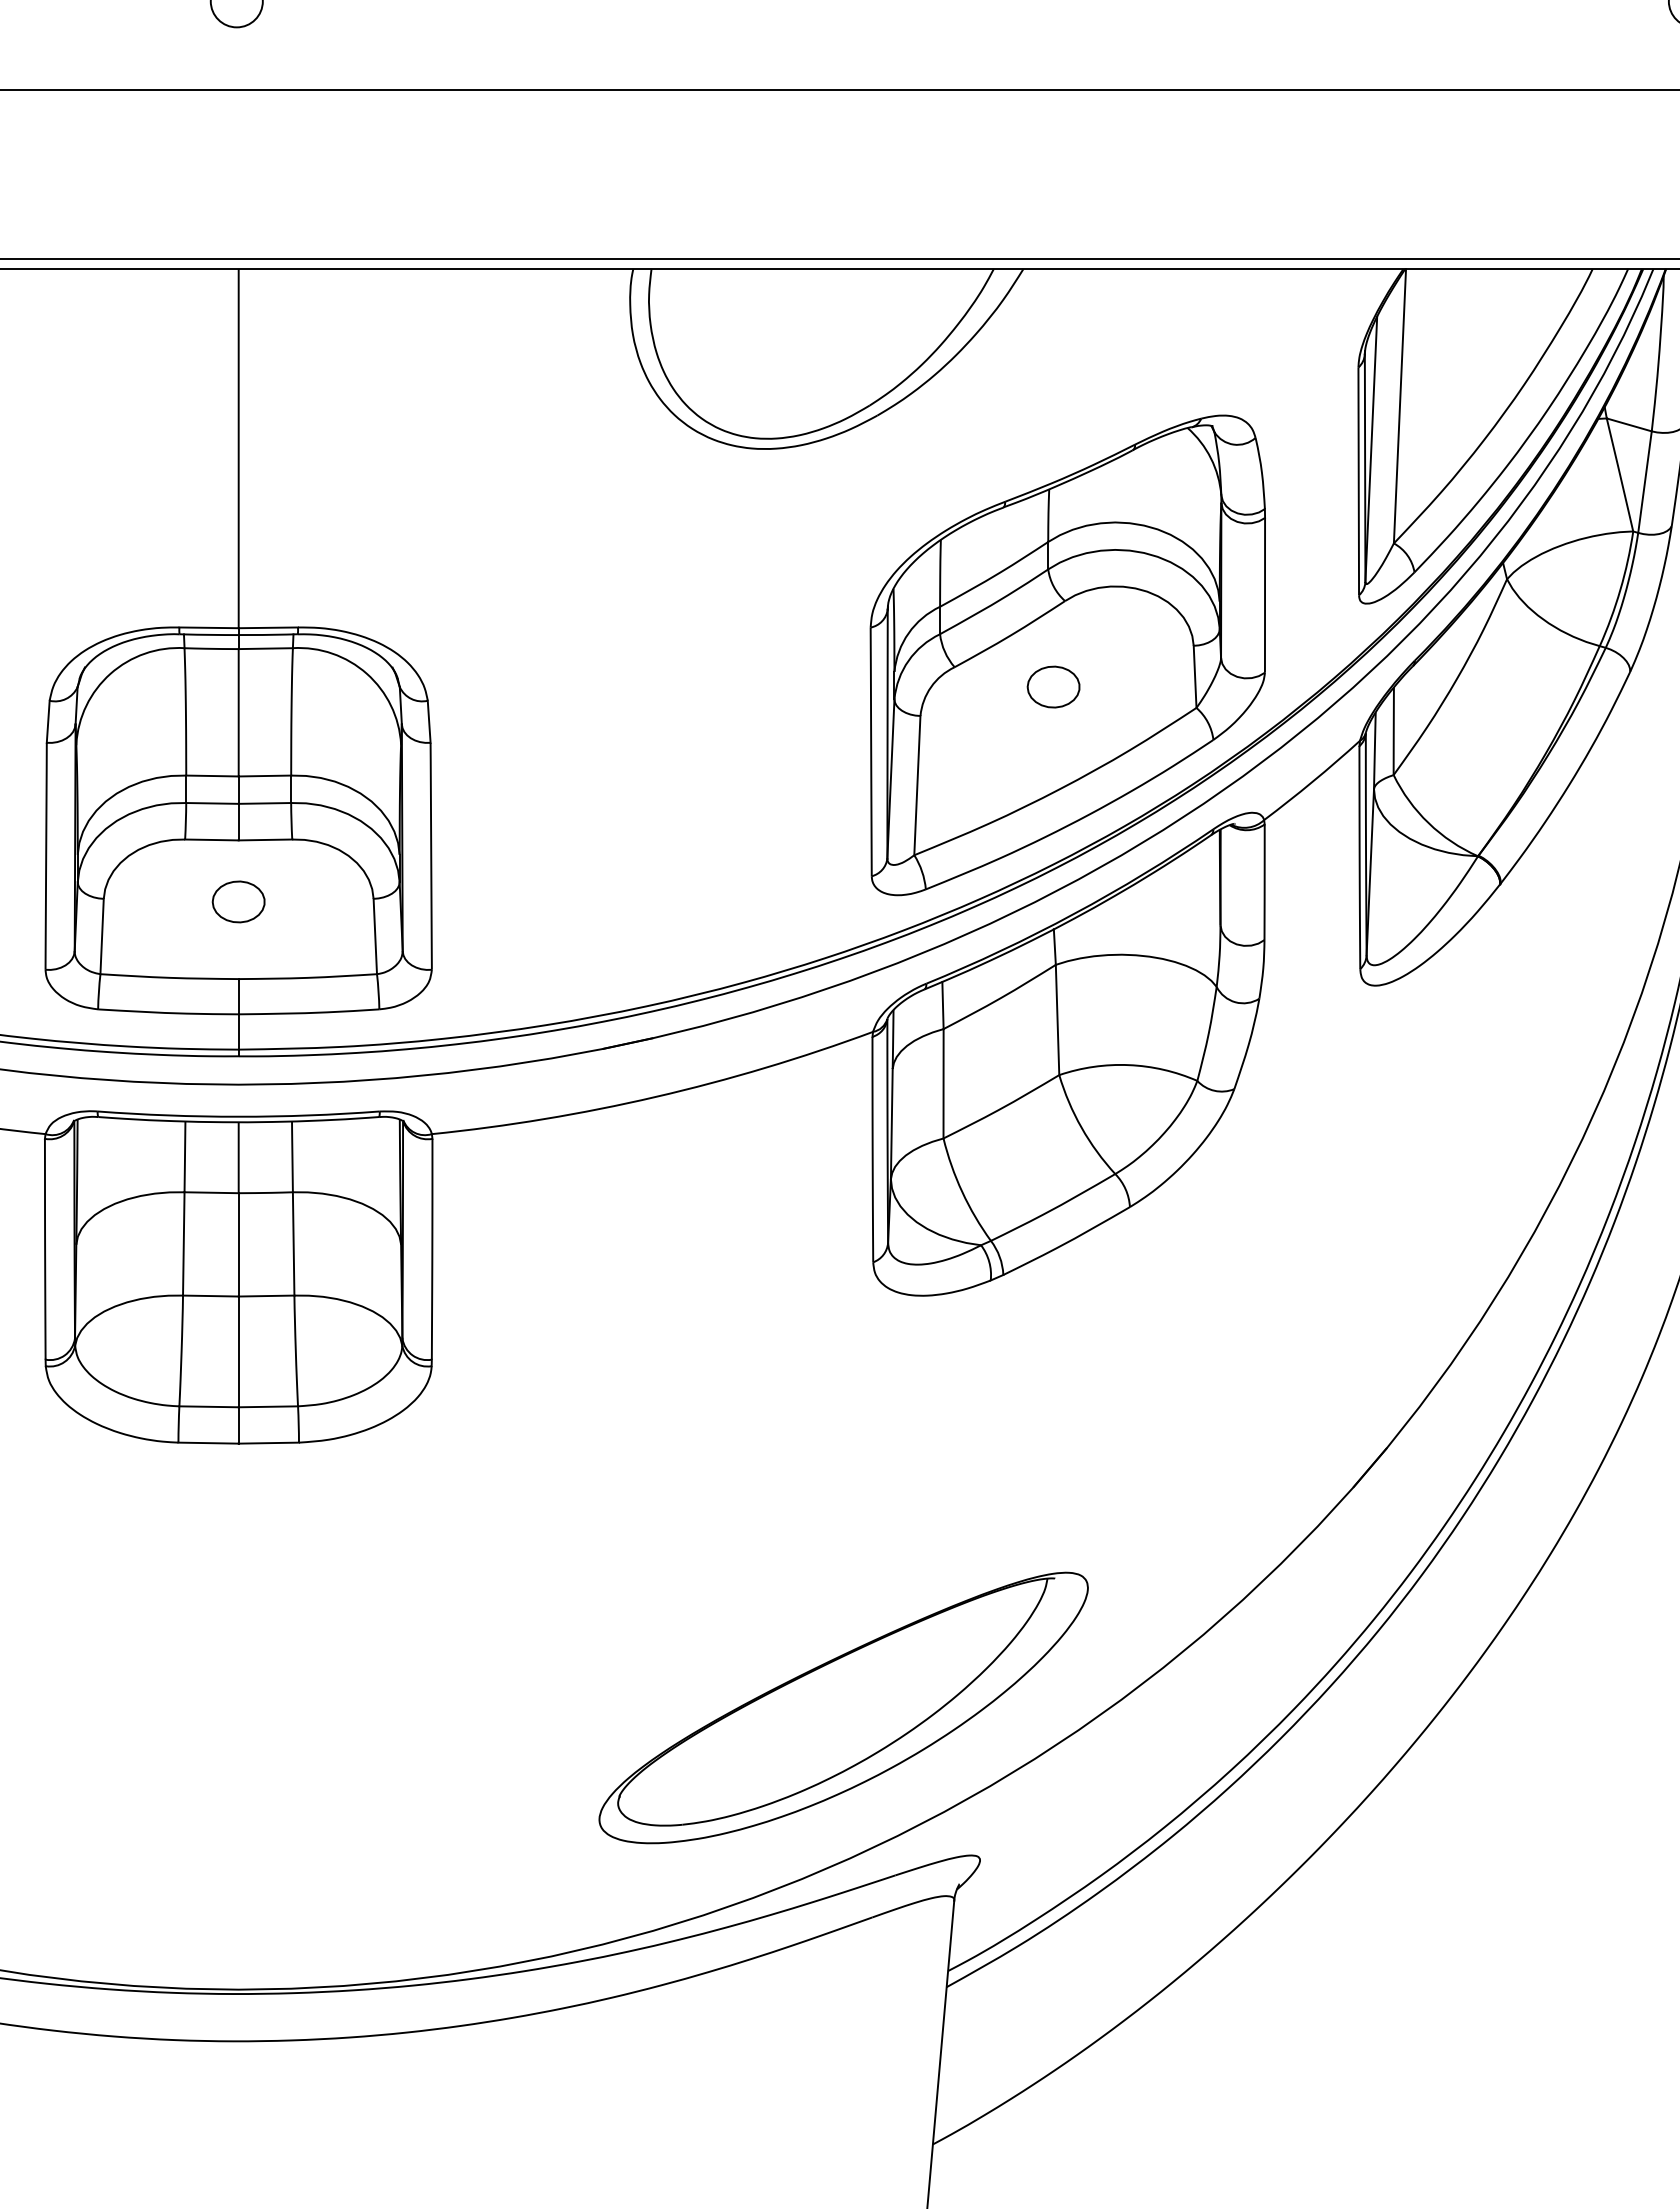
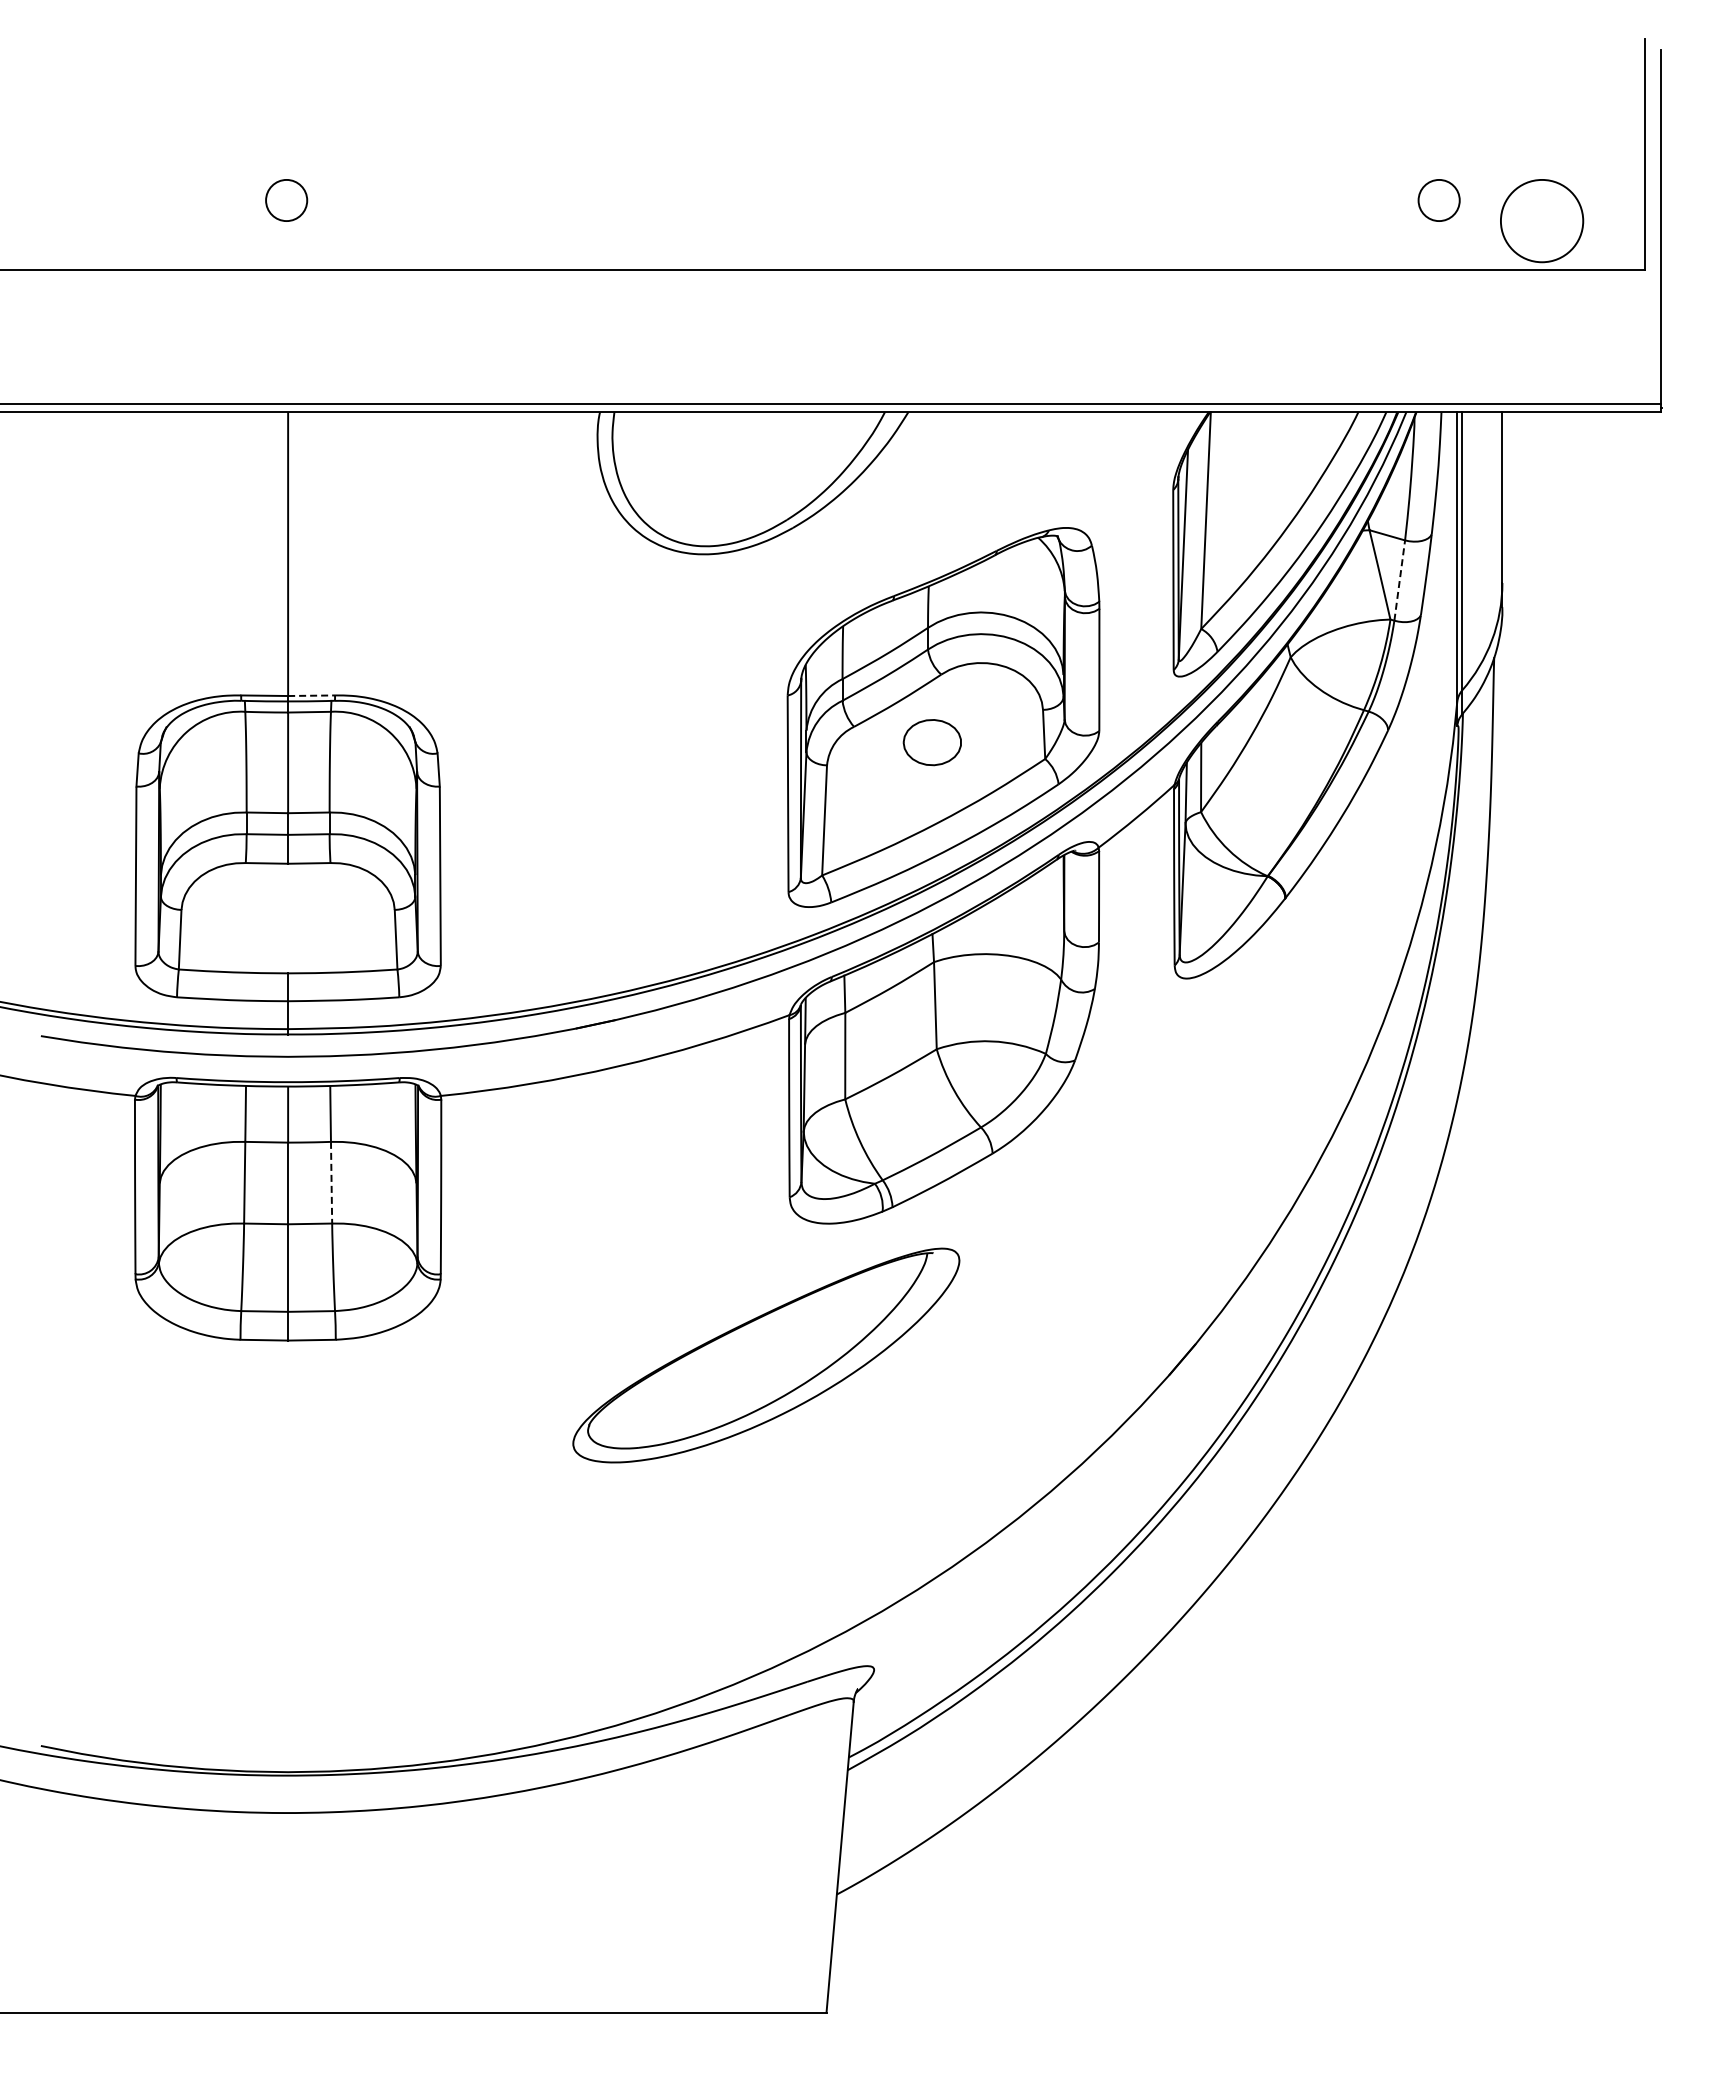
line: (1644, 482) -> (1399, 580), solid -> dashed
line: (269, 627) -> (312, 695), solid -> dashed
part: (1052, 687) -> (931, 742), size x1.4
part: (237, 902) -> (287, 912), removed
line: (293, 1243) -> (331, 1182), solid -> dashed
part: (843, 1707) -> (766, 1355), moved

